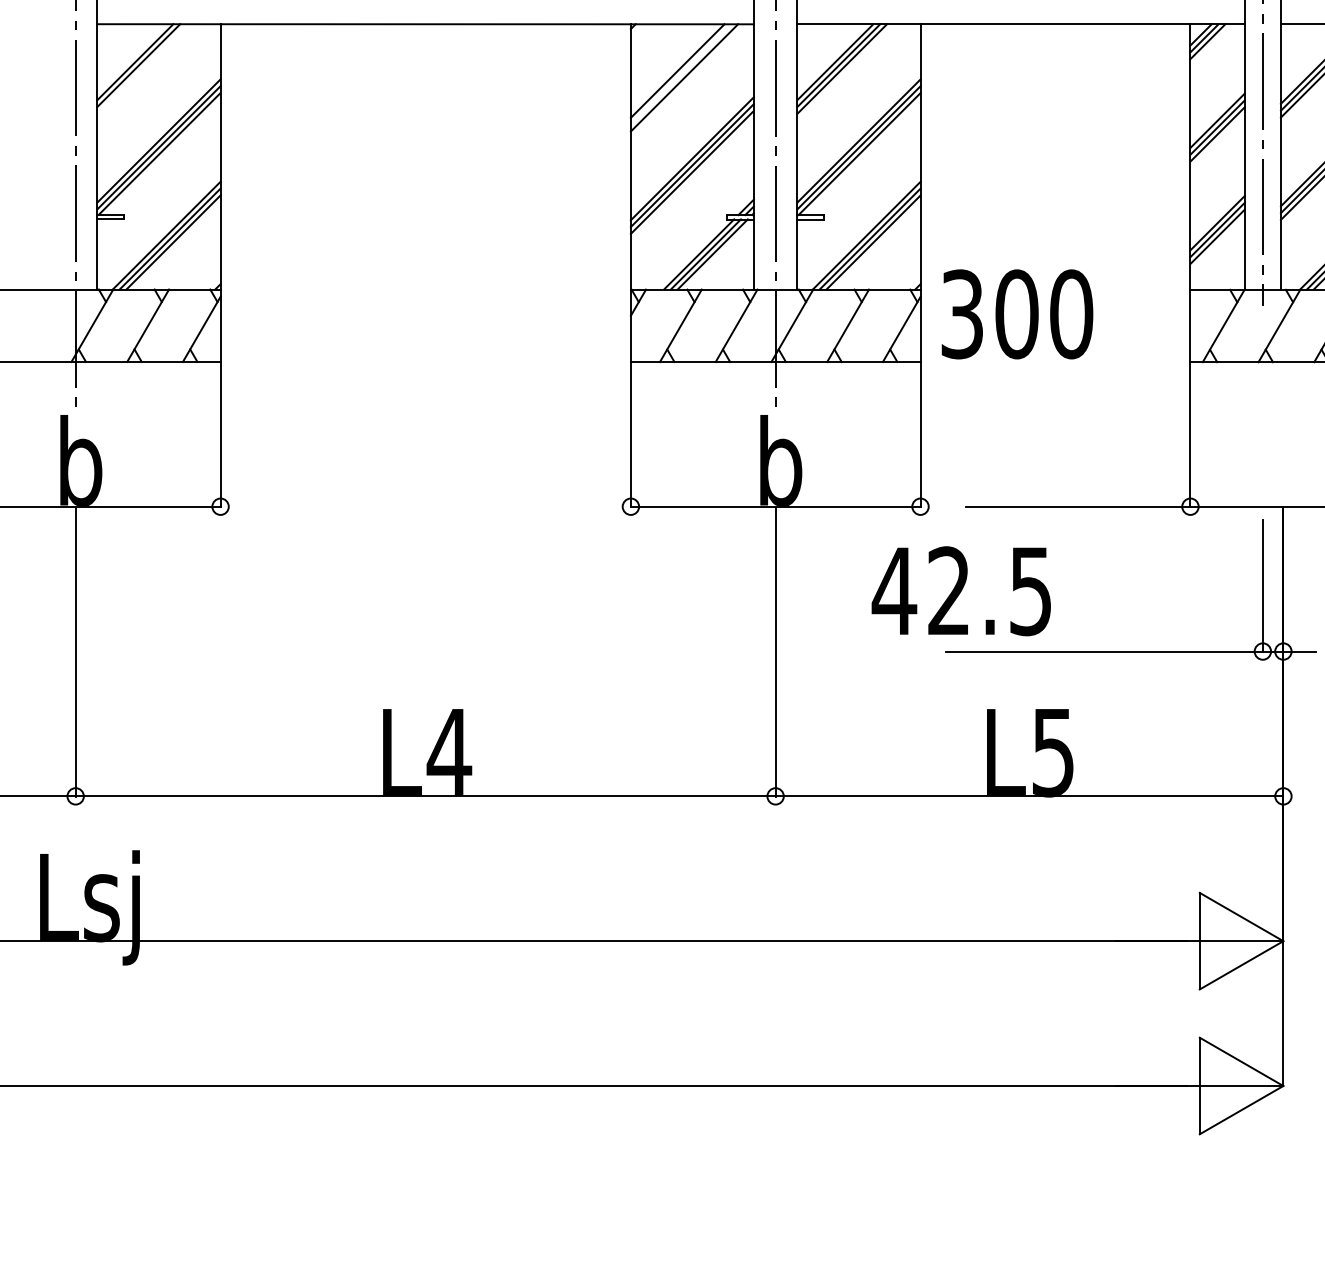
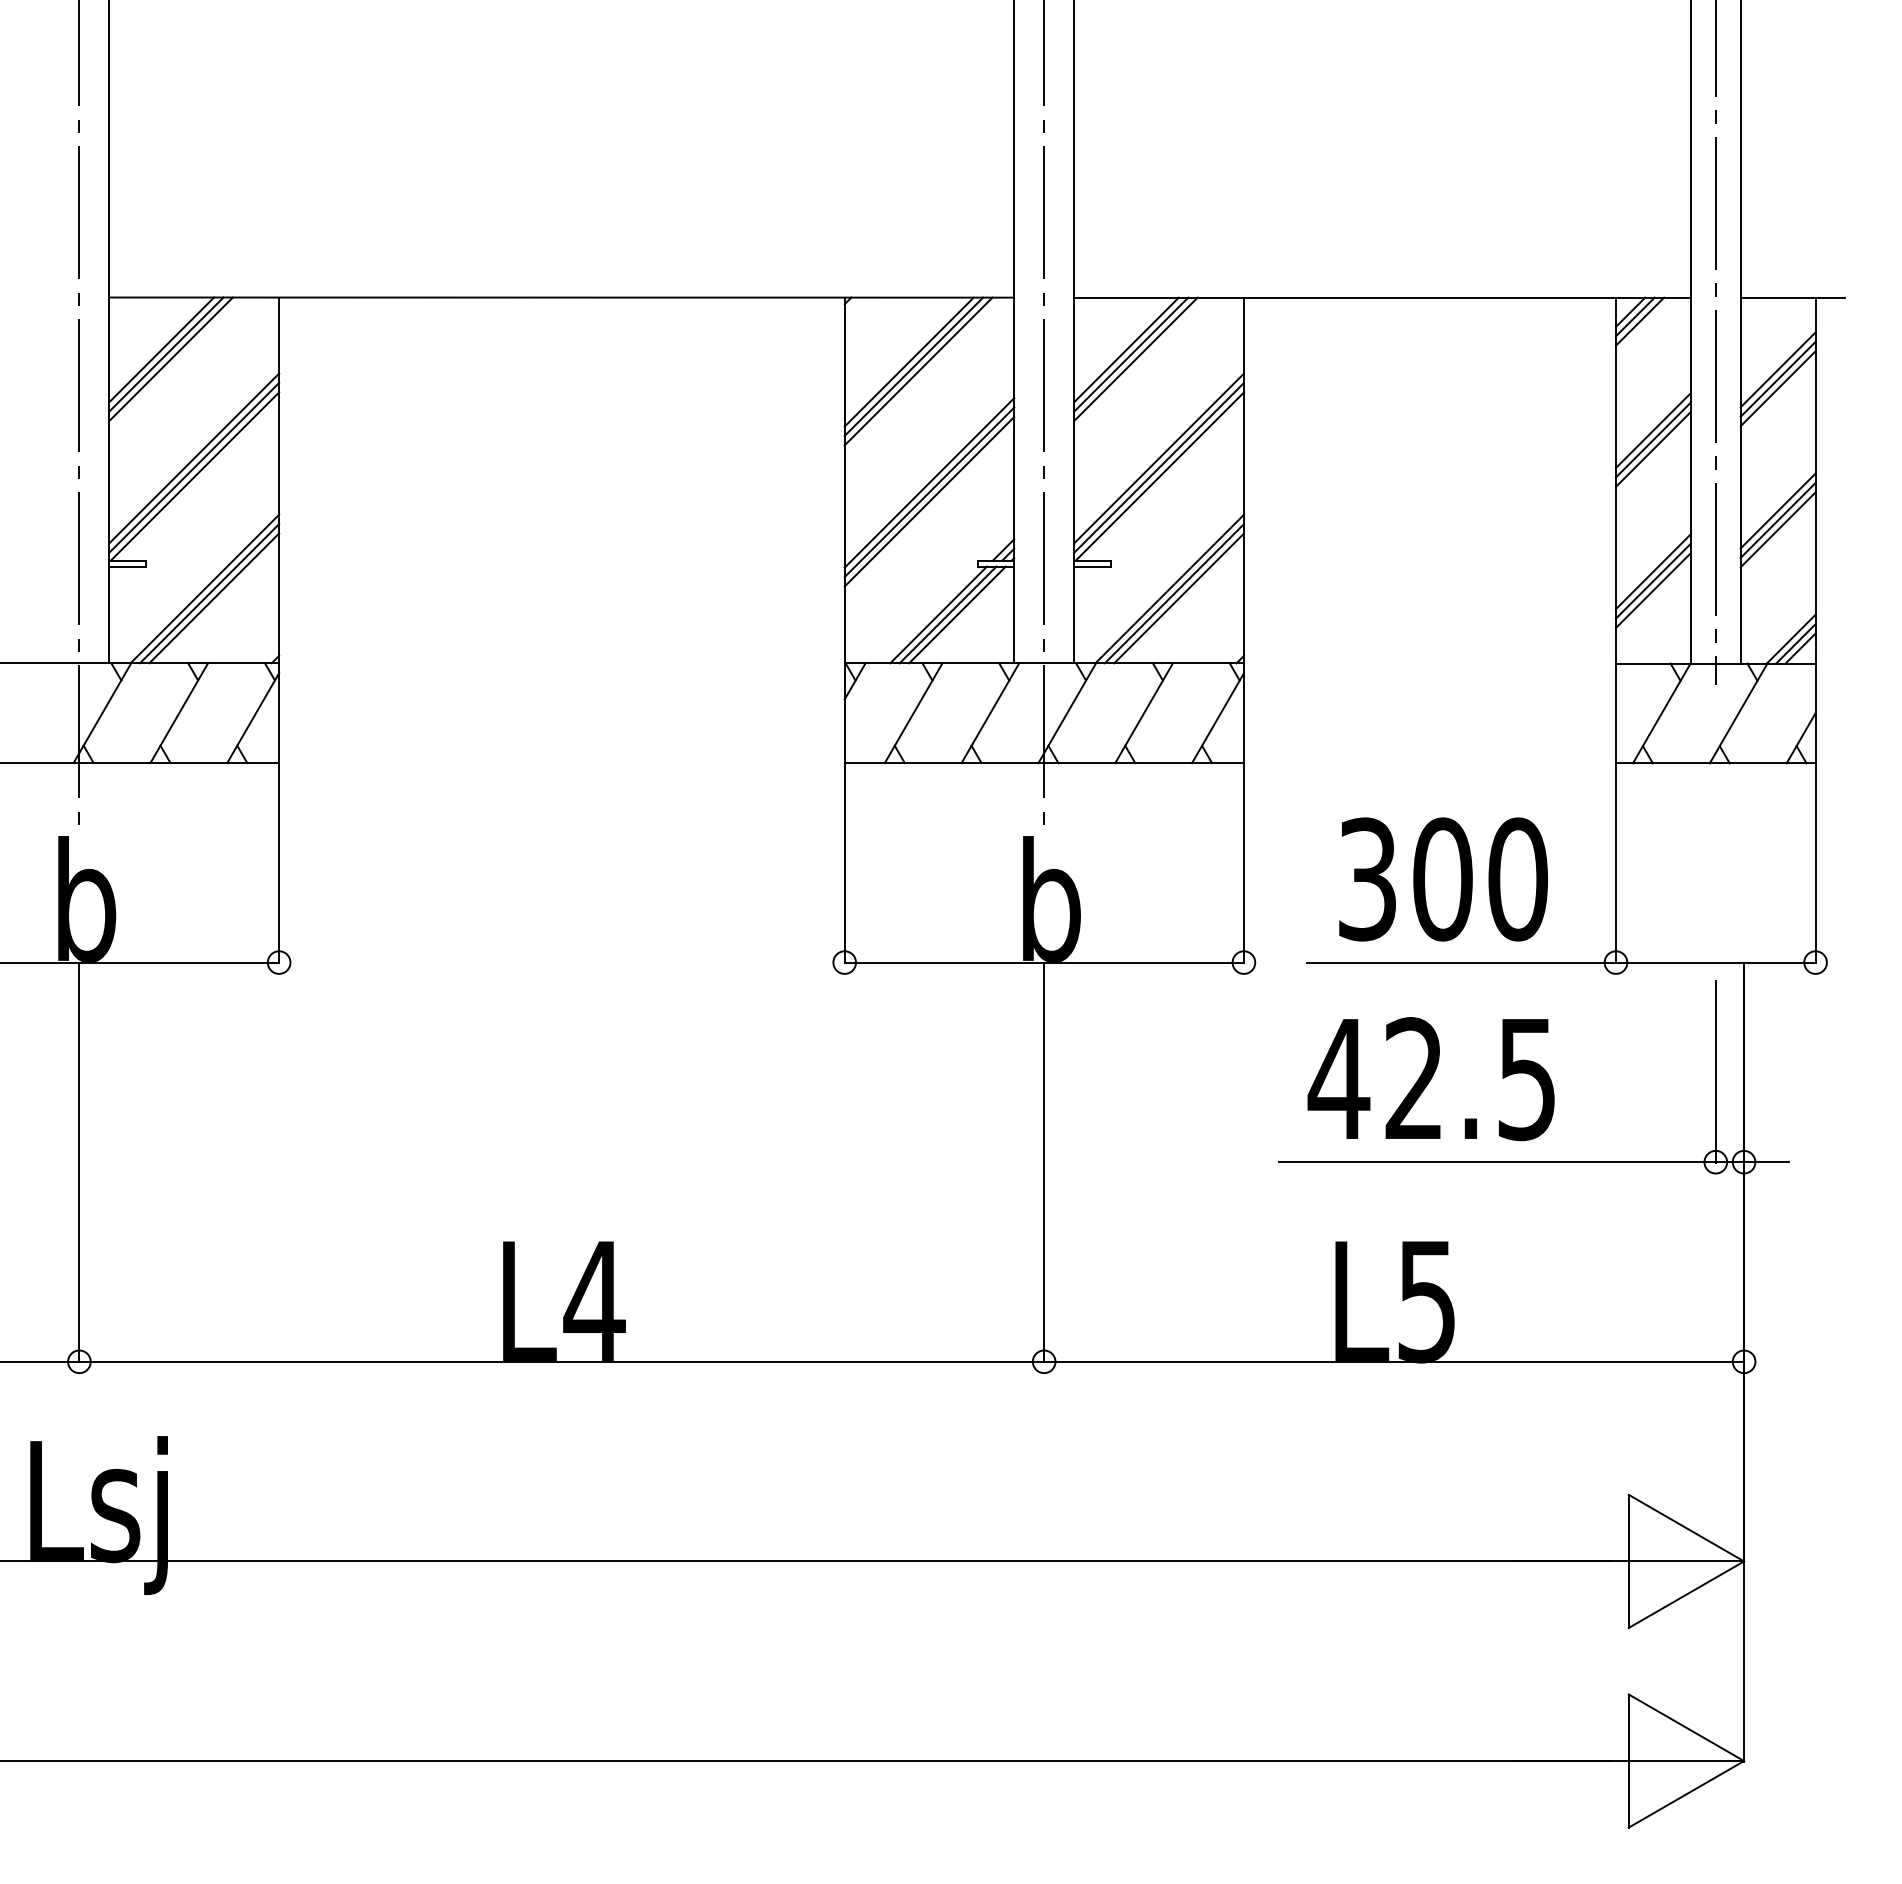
line: (141, 68) -> (170, 358), added
line: (680, 74) -> (913, 366), added
text: (1017, 314) -> (1443, 879), moved
text: (960, 591) -> (1430, 1079), moved

